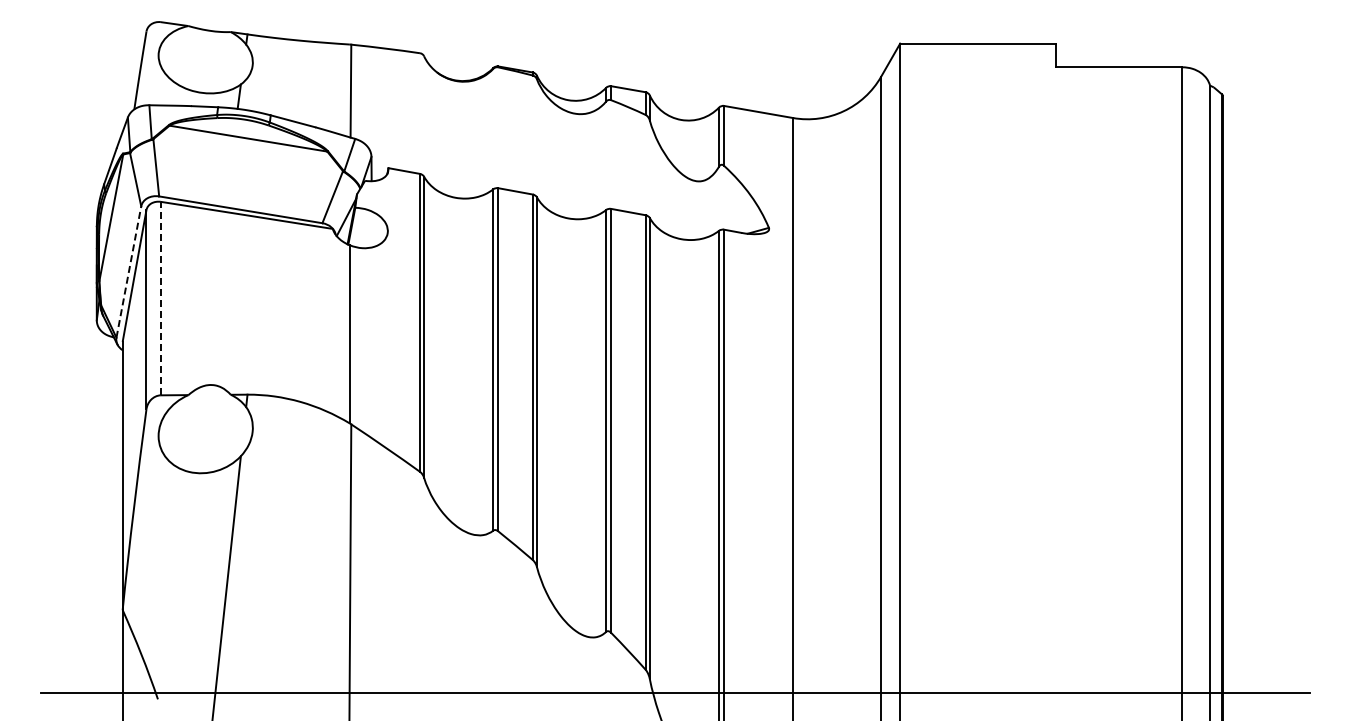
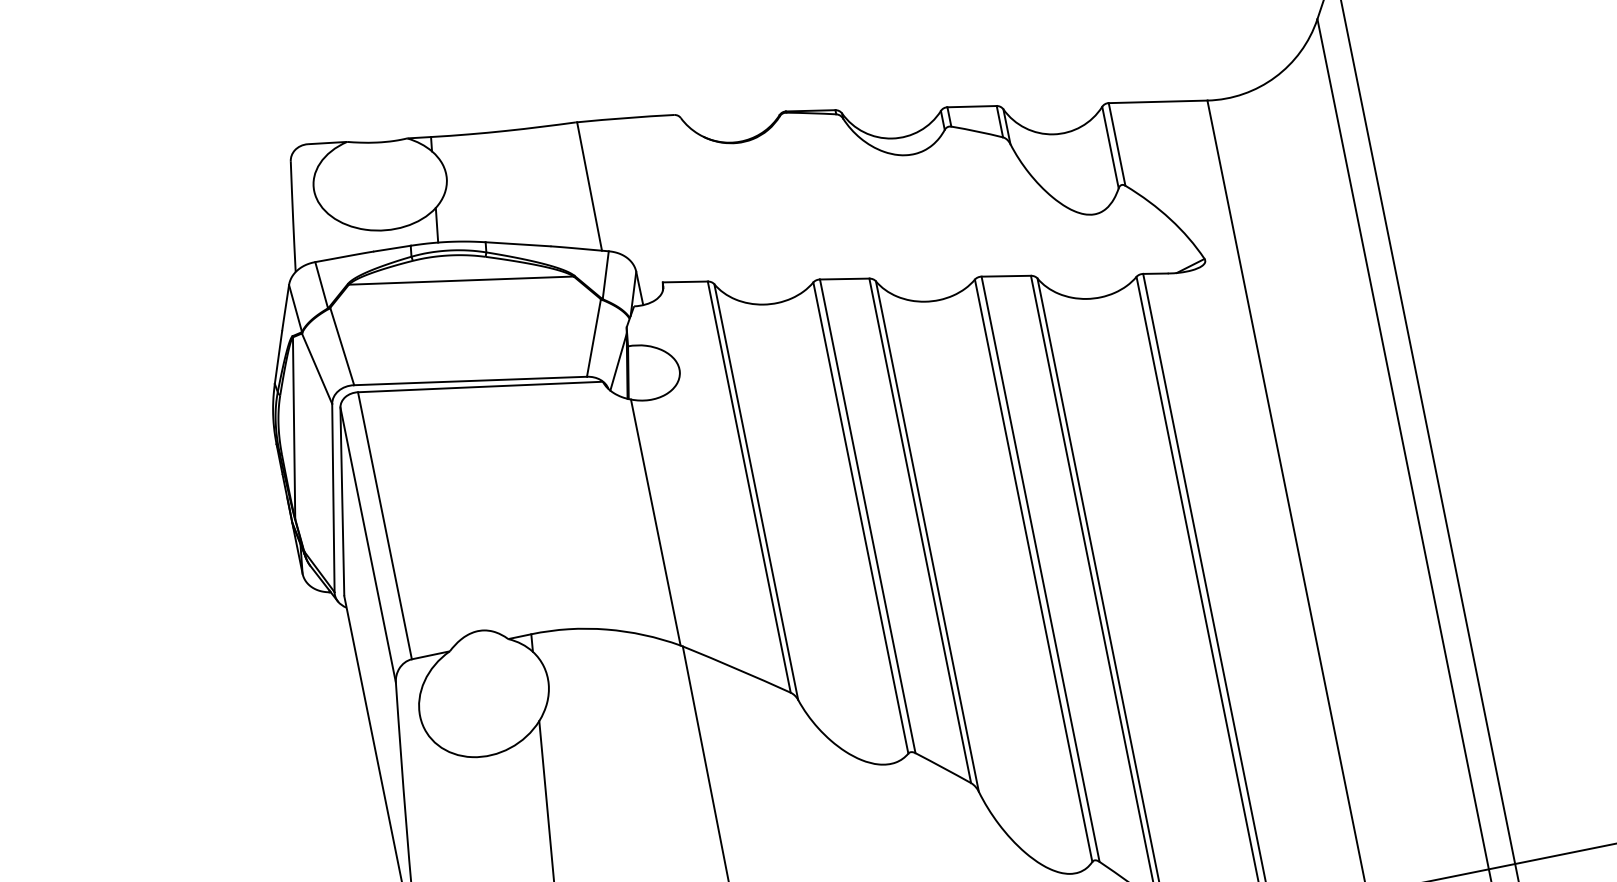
line: (128, 272) -> (333, 498), dashed -> solid
line: (160, 298) -> (384, 525), dashed -> solid

